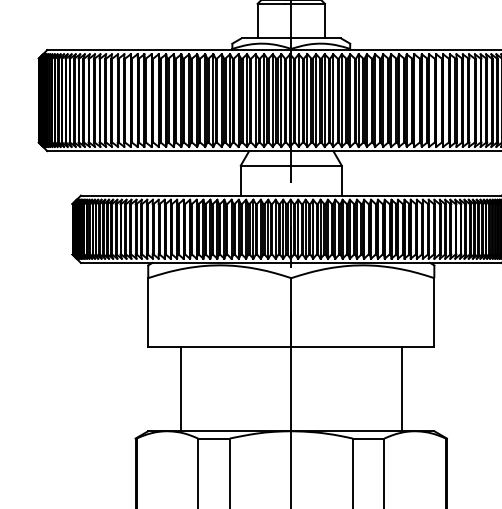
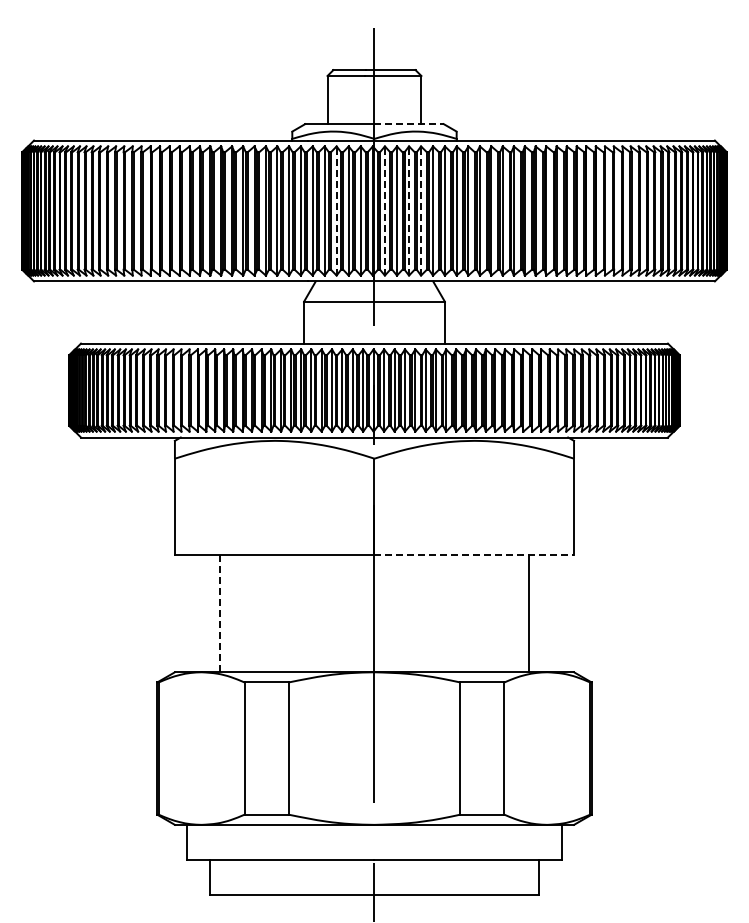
line: (316, 38) -> (409, 124), solid -> dashed
line: (264, 100) -> (336, 211), solid -> dashed
line: (298, 100) -> (384, 211), solid -> dashed
line: (316, 100) -> (409, 211), solid -> dashed
line: (324, 100) -> (421, 211), solid -> dashed
line: (362, 346) -> (474, 554), solid -> dashed
line: (180, 389) -> (220, 613), solid -> dashed

